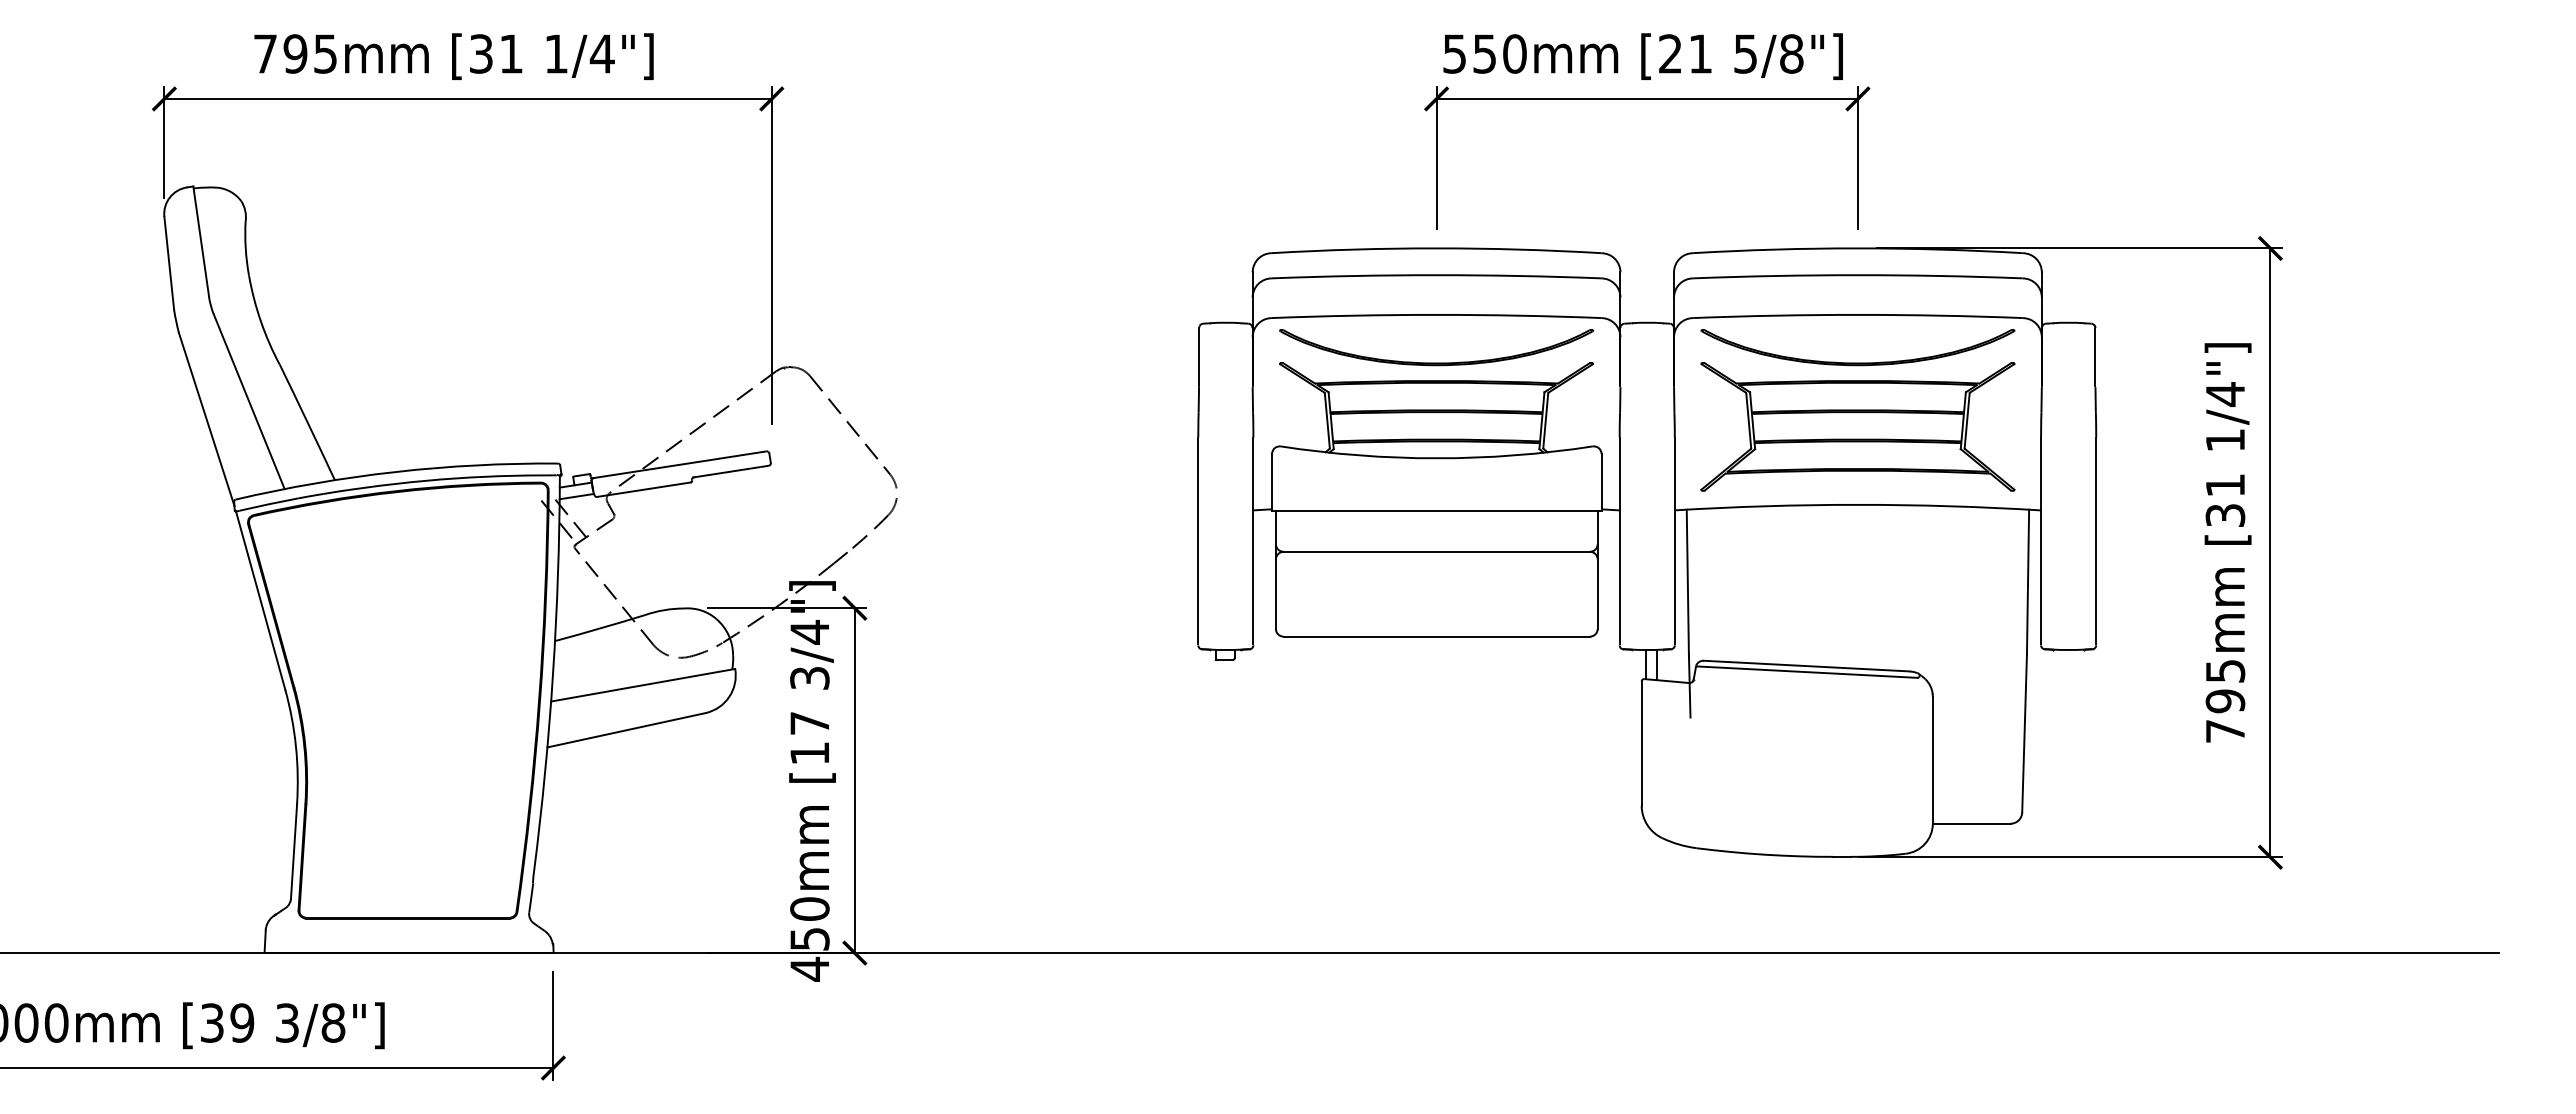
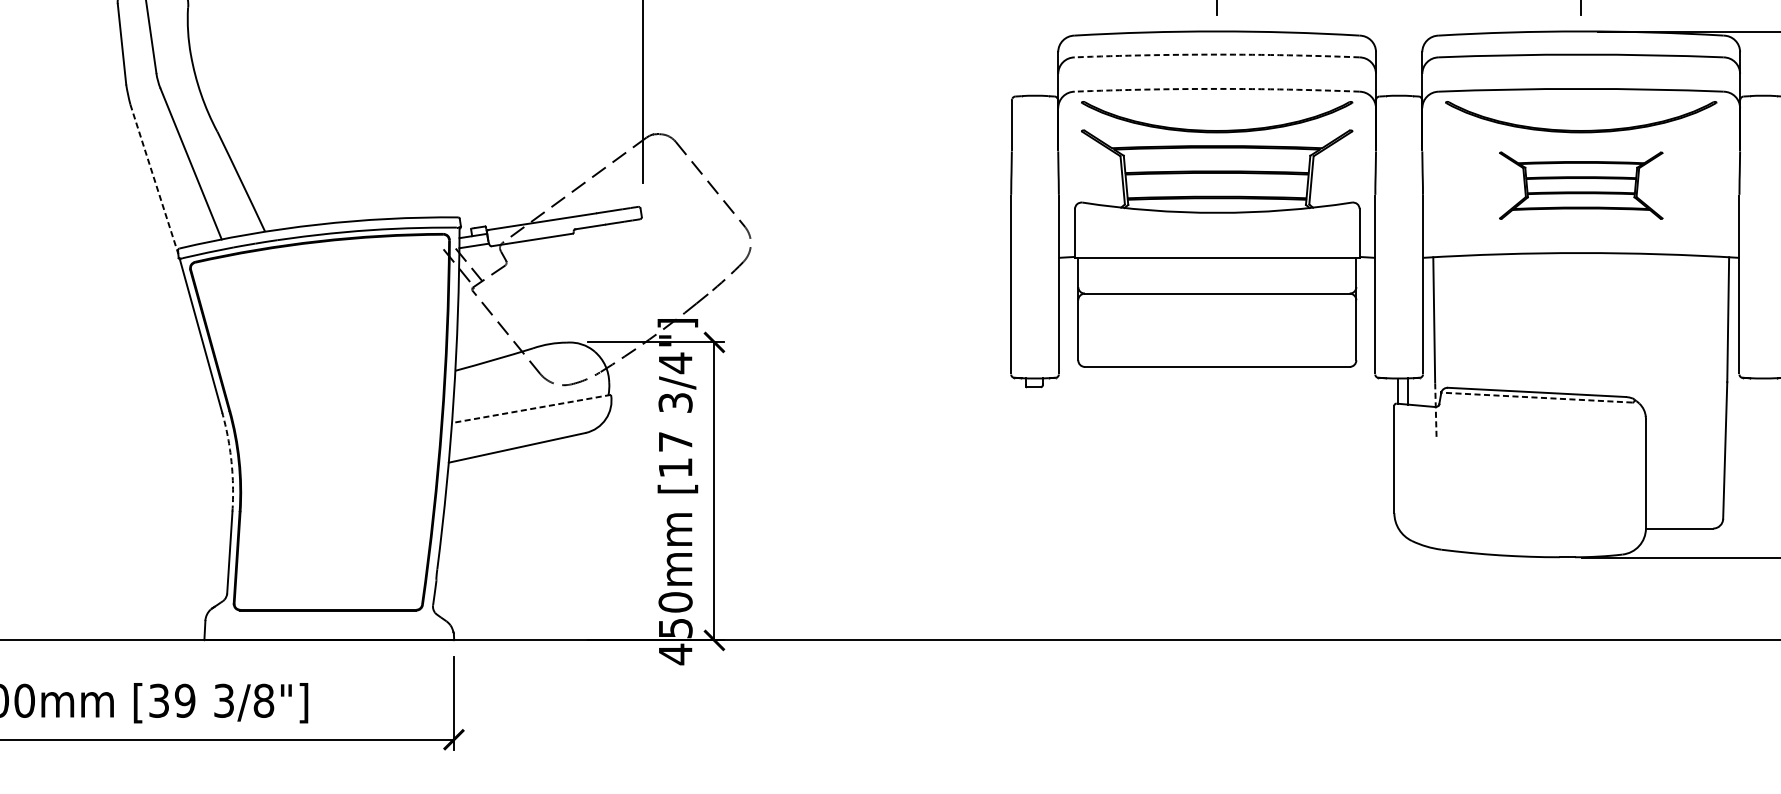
arc: (1436, 275) -> (1217, 54), solid -> dashed
arc: (1436, 314) -> (1217, 88), solid -> dashed
line: (206, 419) -> (154, 179), solid -> dashed
part: (1857, 426) -> (1580, 185), size x0.6
line: (1806, 672) -> (1536, 397), solid -> dashed
line: (642, 685) -> (530, 409), solid -> dashed
line: (1689, 685) -> (1435, 409), solid -> dashed
arc: (295, 746) -> (231, 461), solid -> dashed

